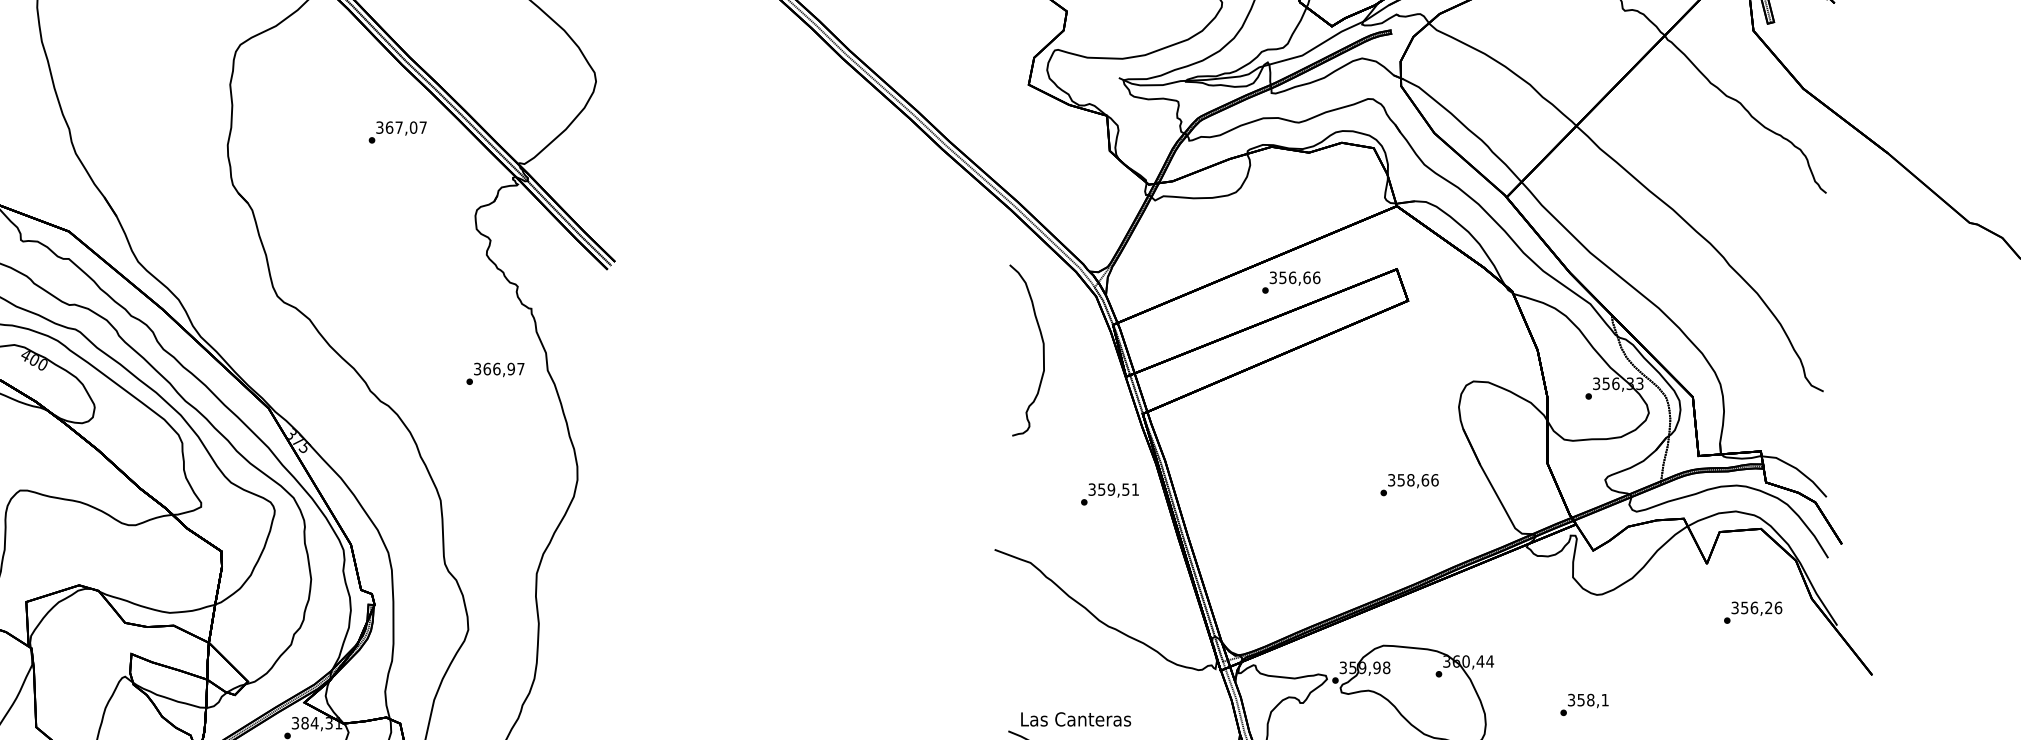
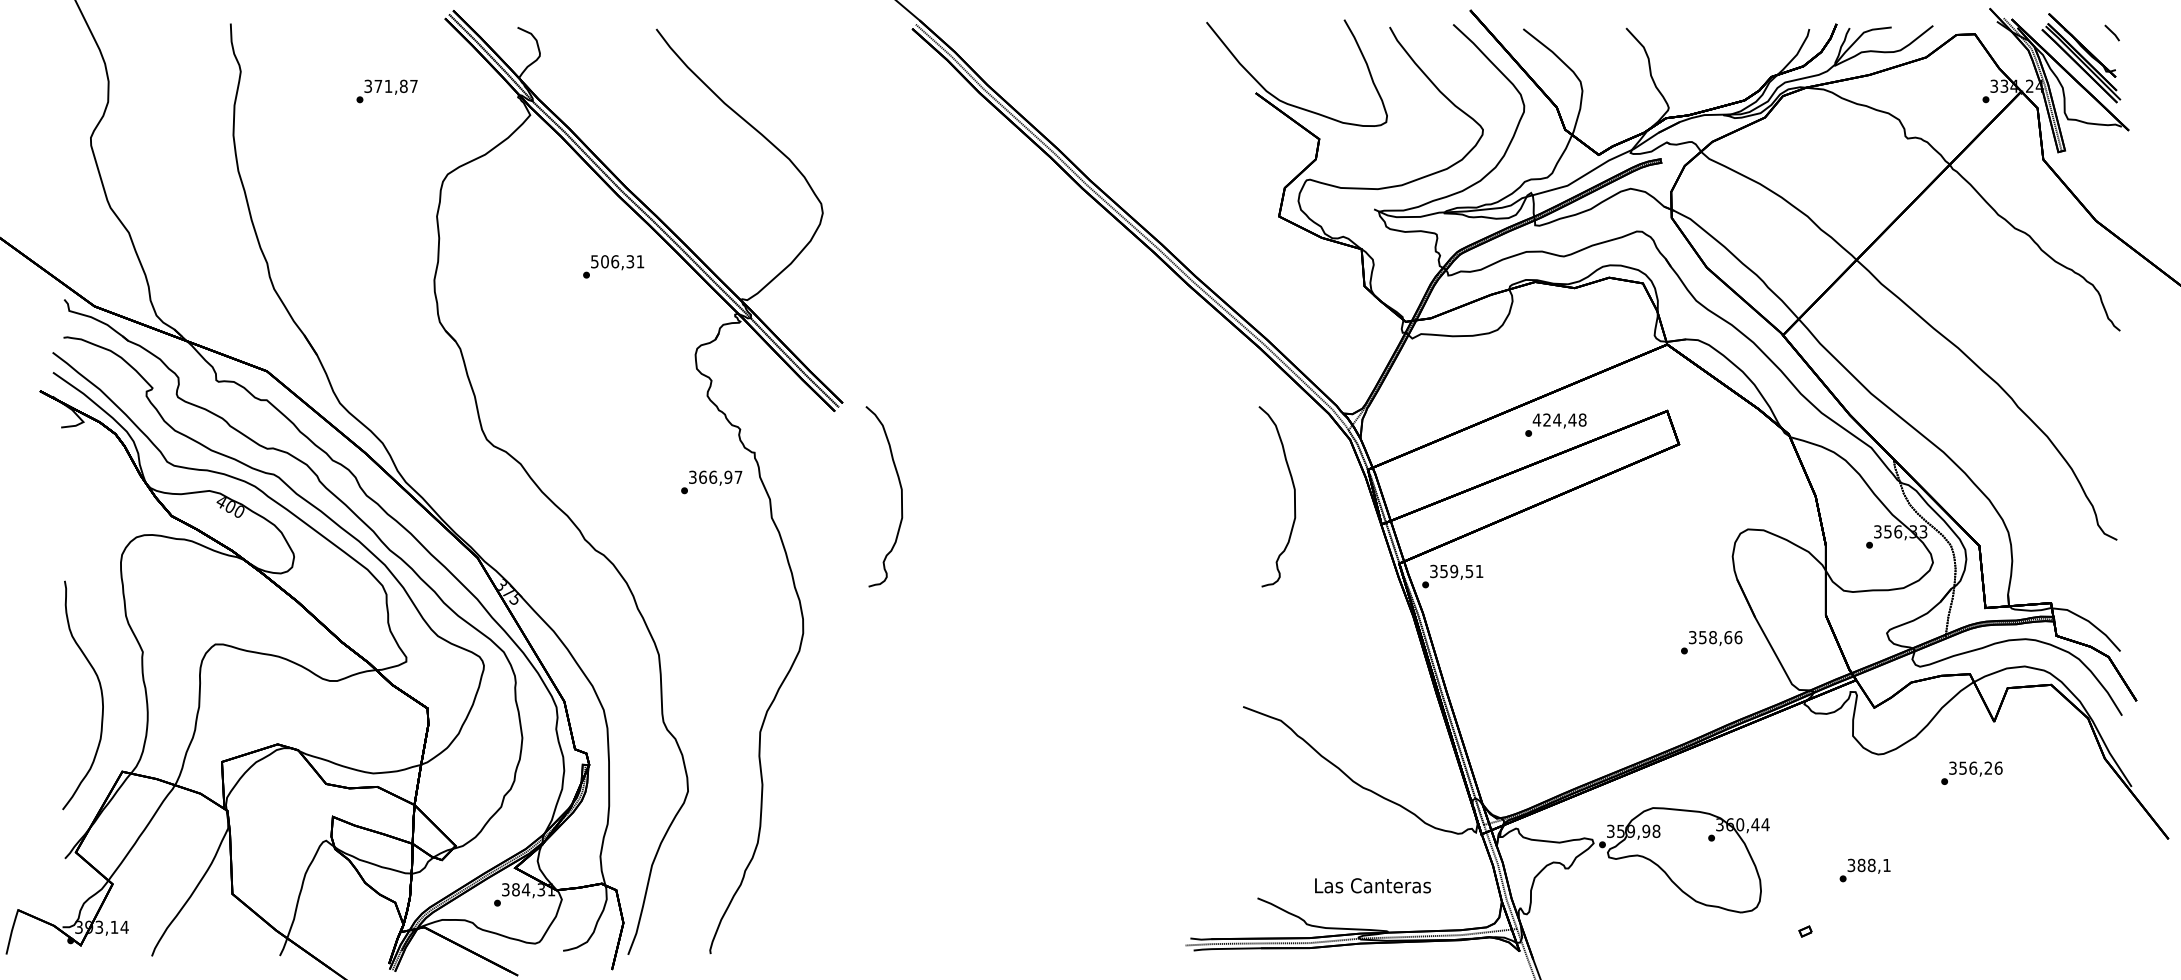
text: (401, 127) -> (617, 261), 367,07 -> 506,31
text: (1294, 277) -> (1559, 419), 356,66 -> 424,48
part: (670, 350) -> (901, 496), added
text: (495, 373) -> (711, 482), moved
text: (1409, 484) -> (1711, 642), moved
text: (1109, 494) -> (1452, 576), moved
text: (1752, 611) -> (1971, 772), moved
text: (1581, 700) -> (1861, 865), 358,1 -> 388,1
text: (1075, 719) -> (1372, 885), moved

